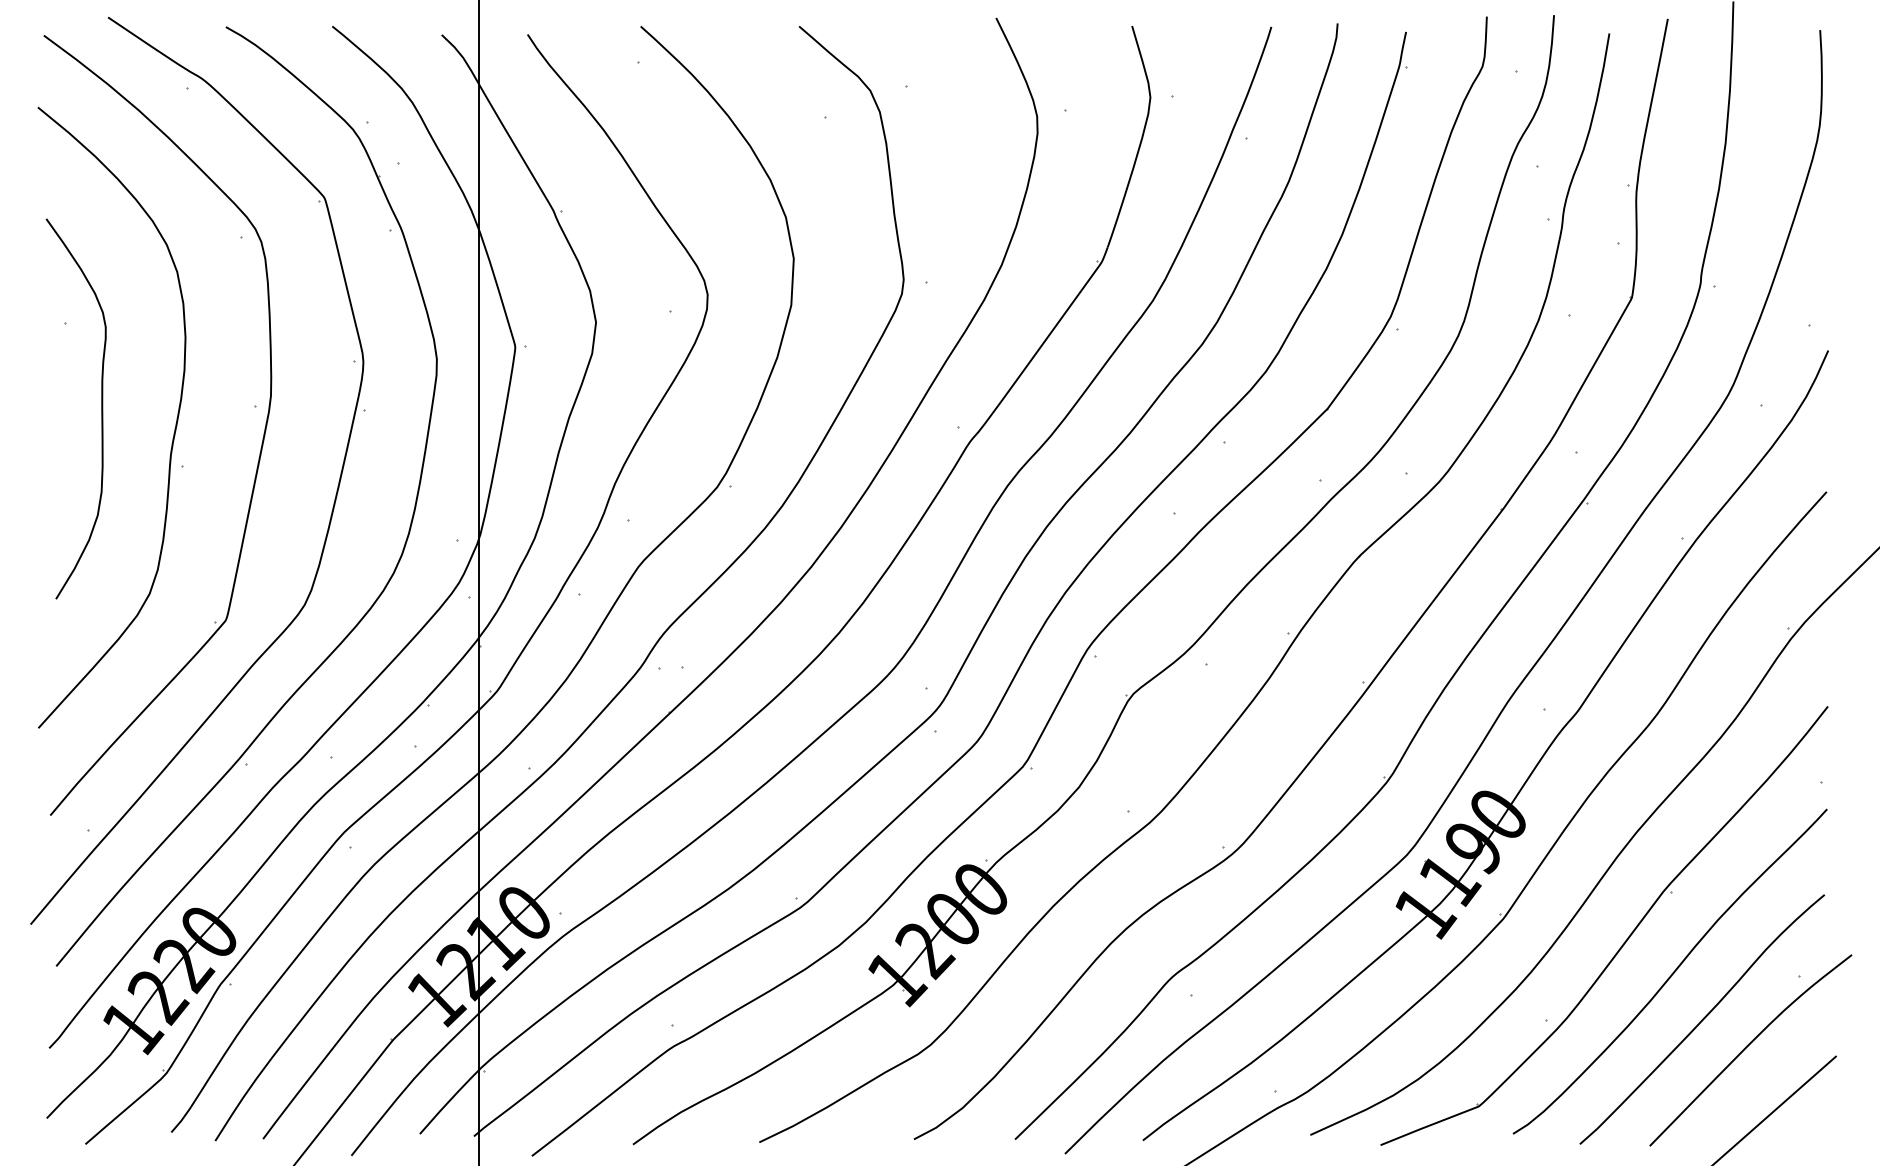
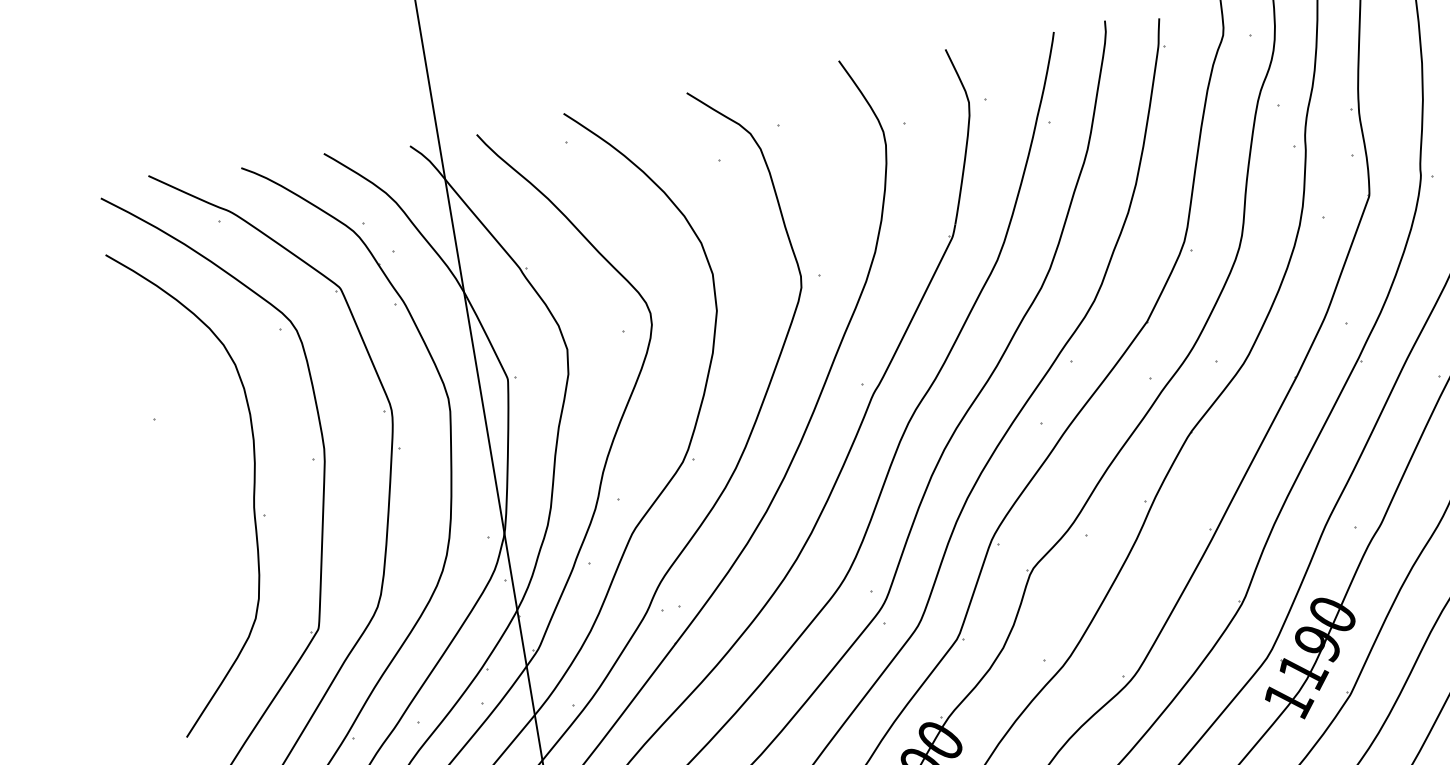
curve: (101, 408) -> (194, 480), removed

